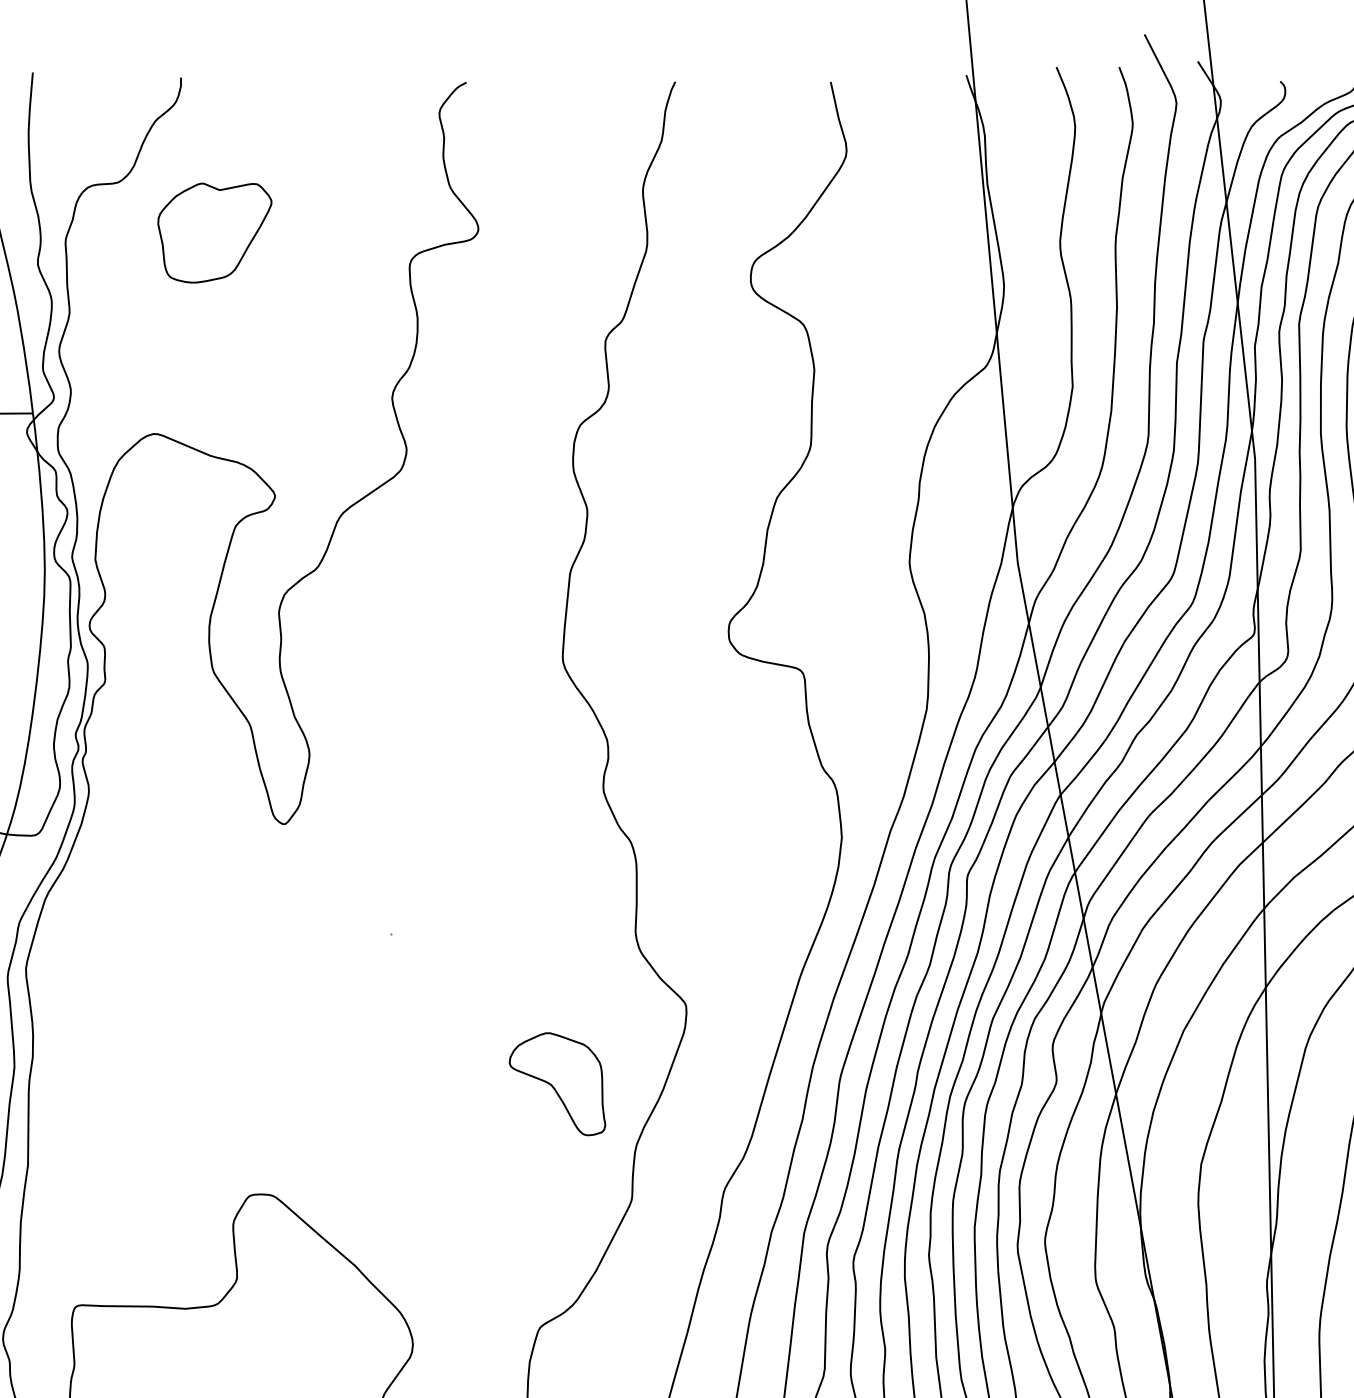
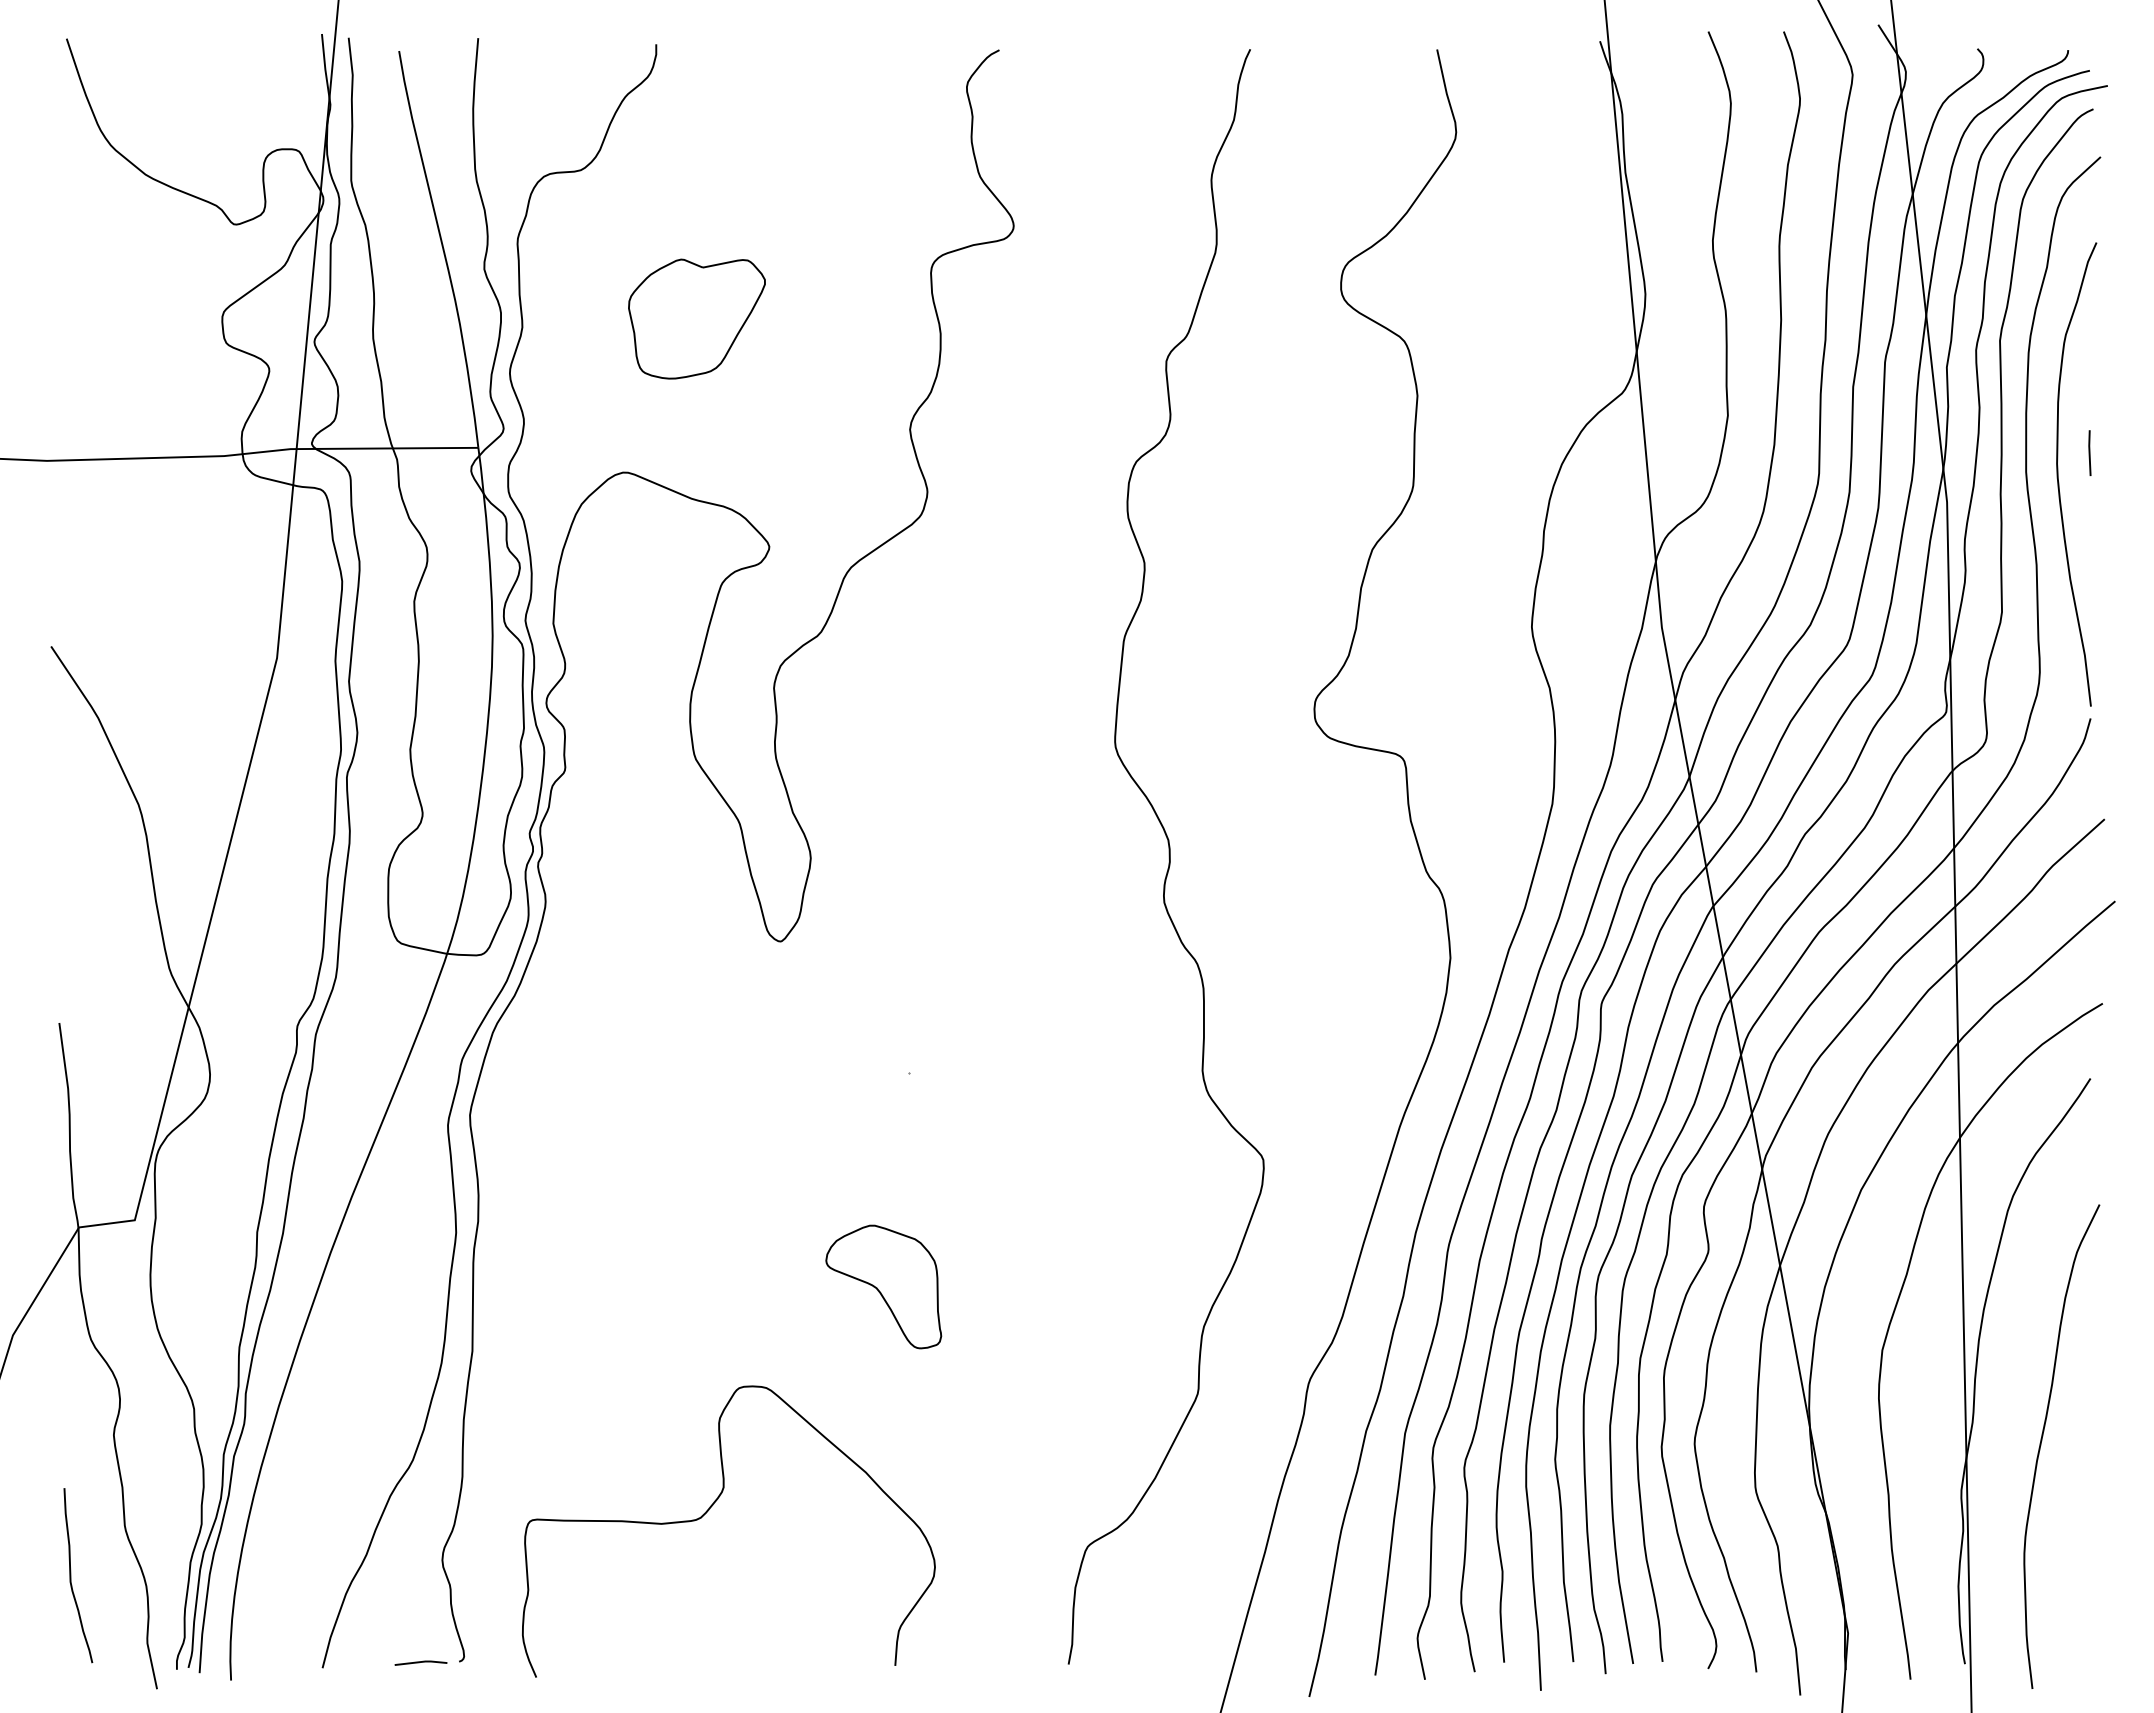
part: (214, 232) -> (696, 318), moved
part: (557, 1083) -> (883, 1286), moved

